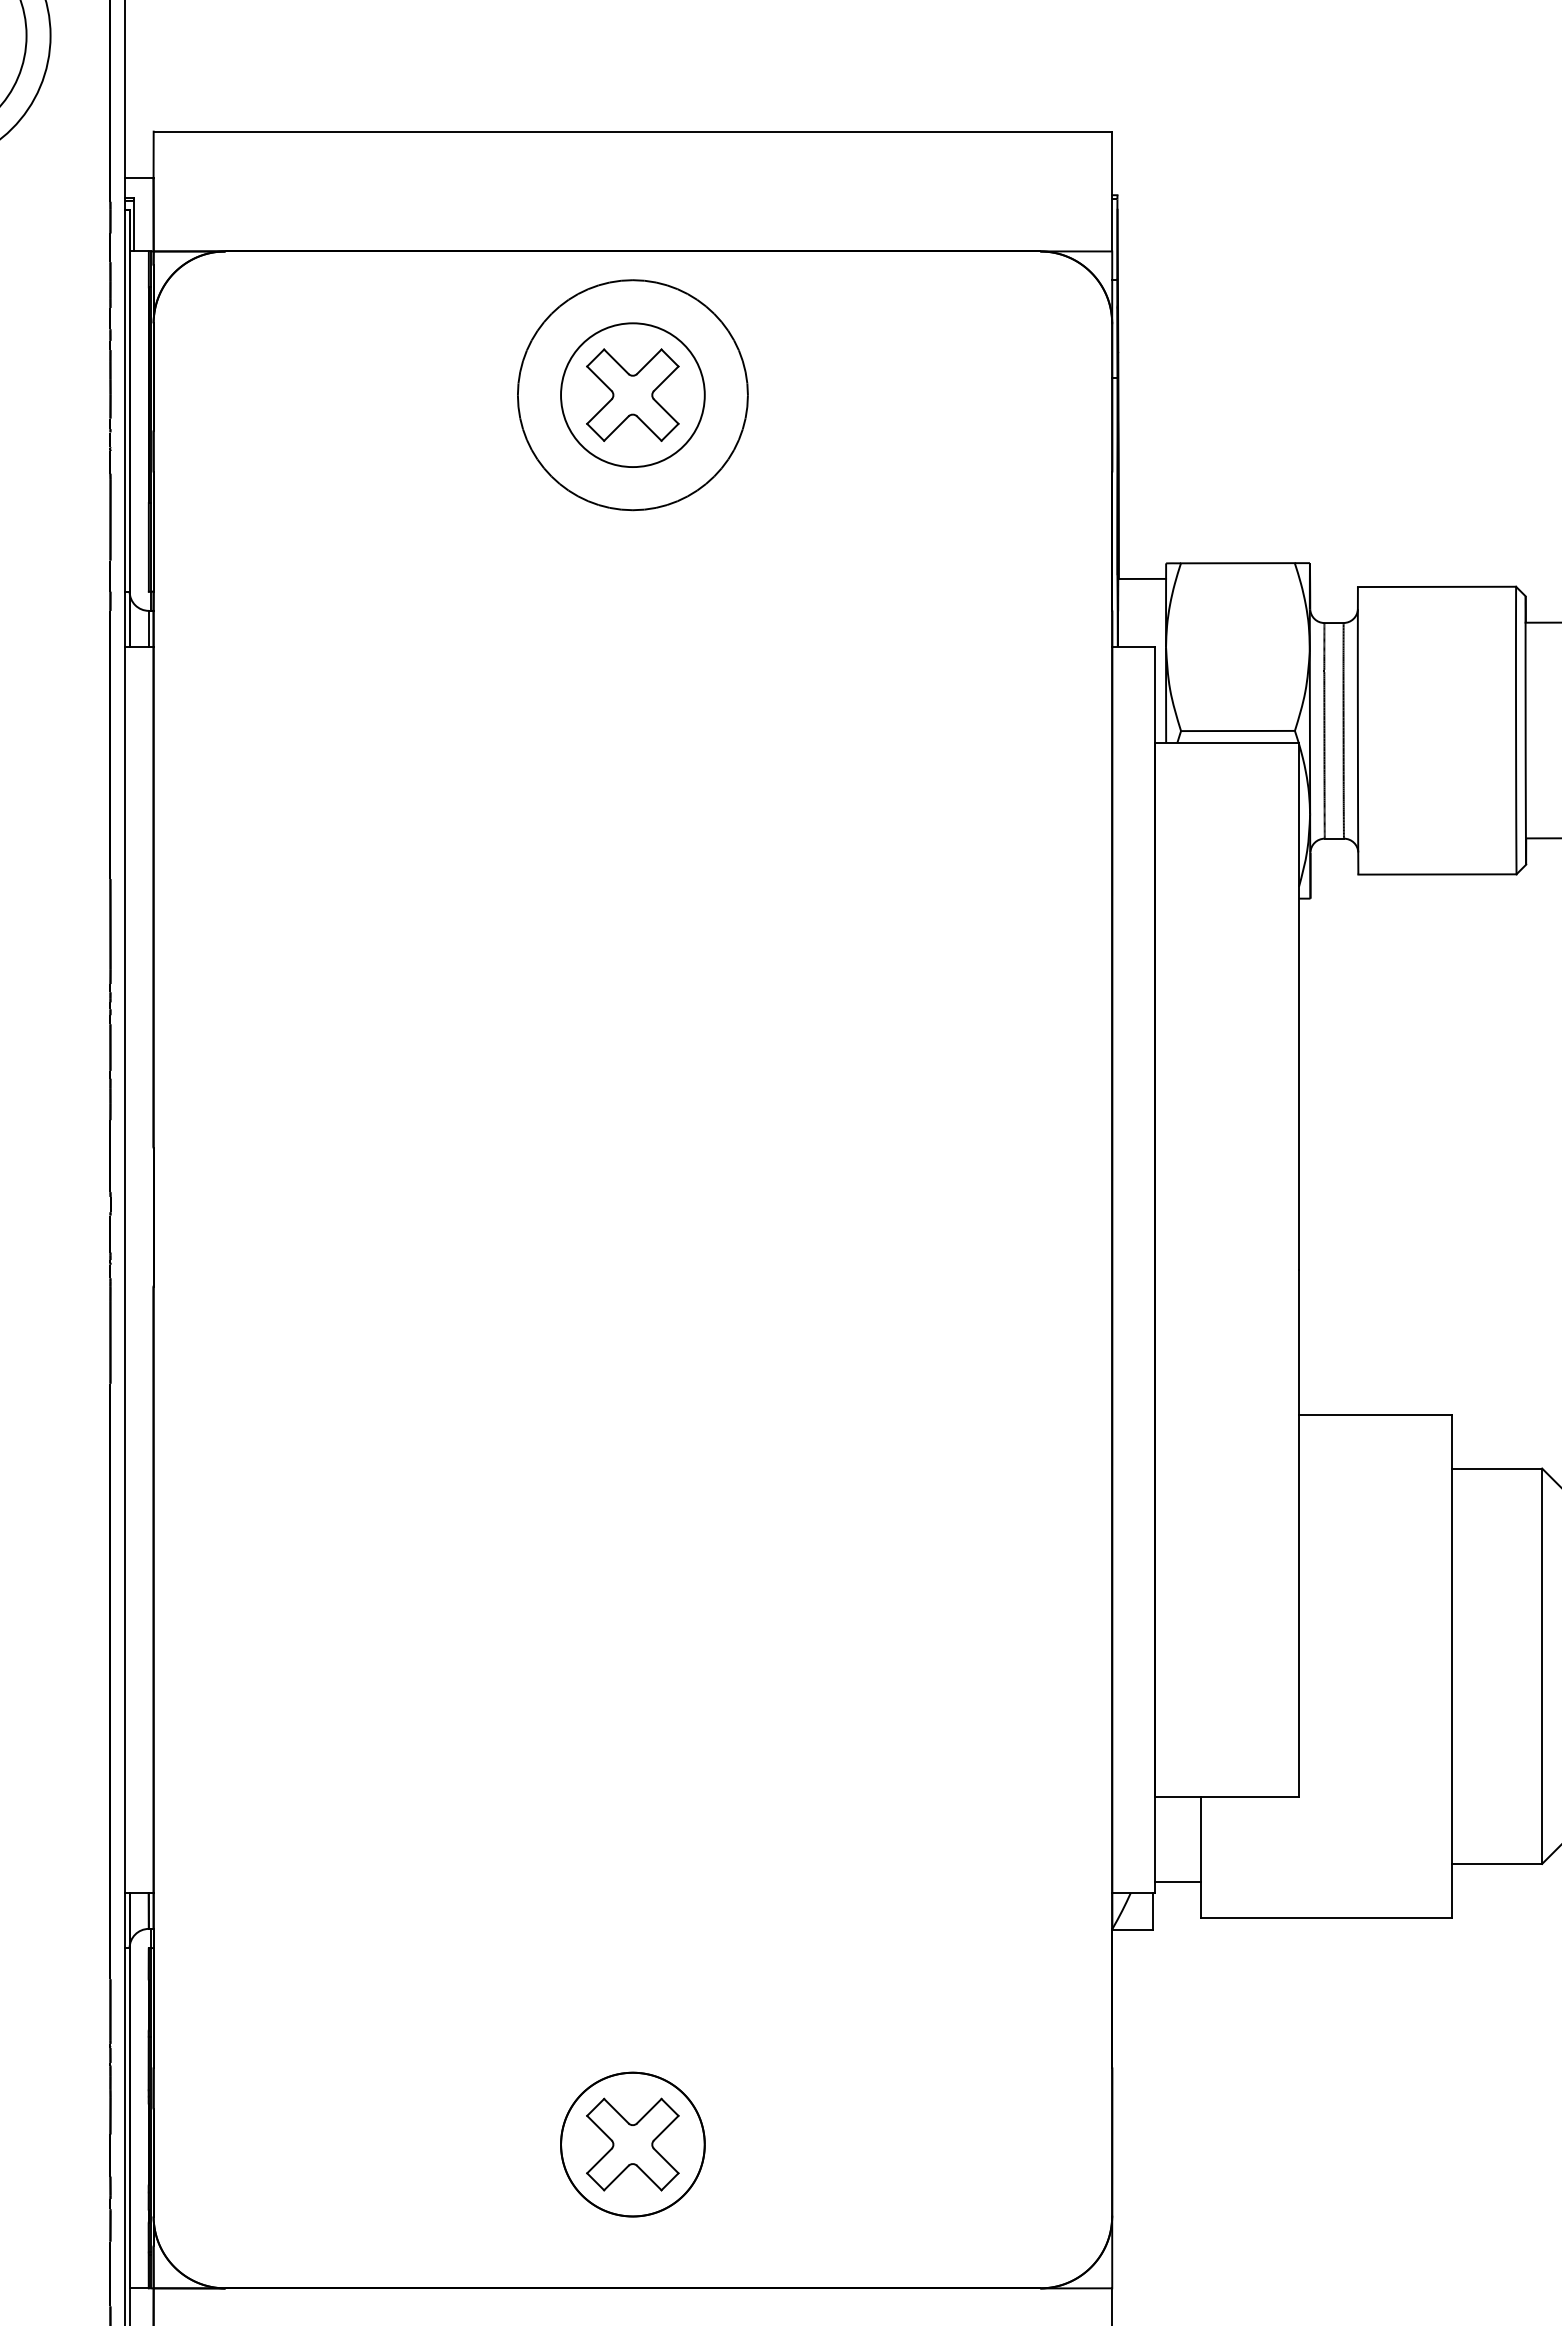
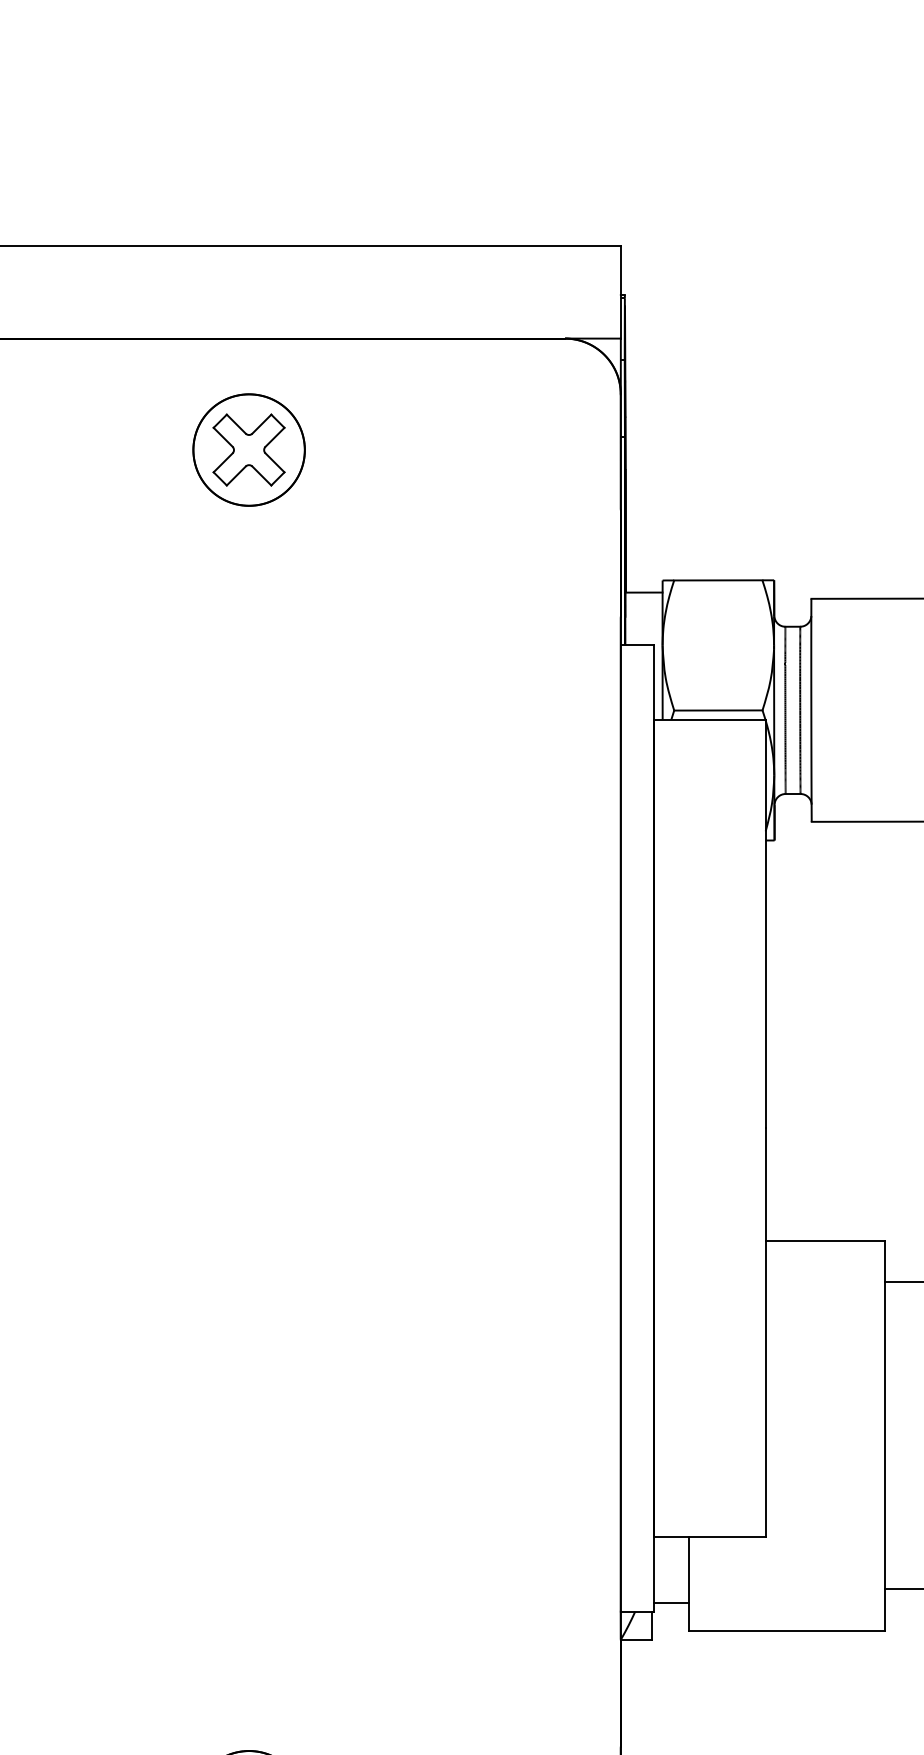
circle: (632, 395) -> (248, 450), size x0.62

